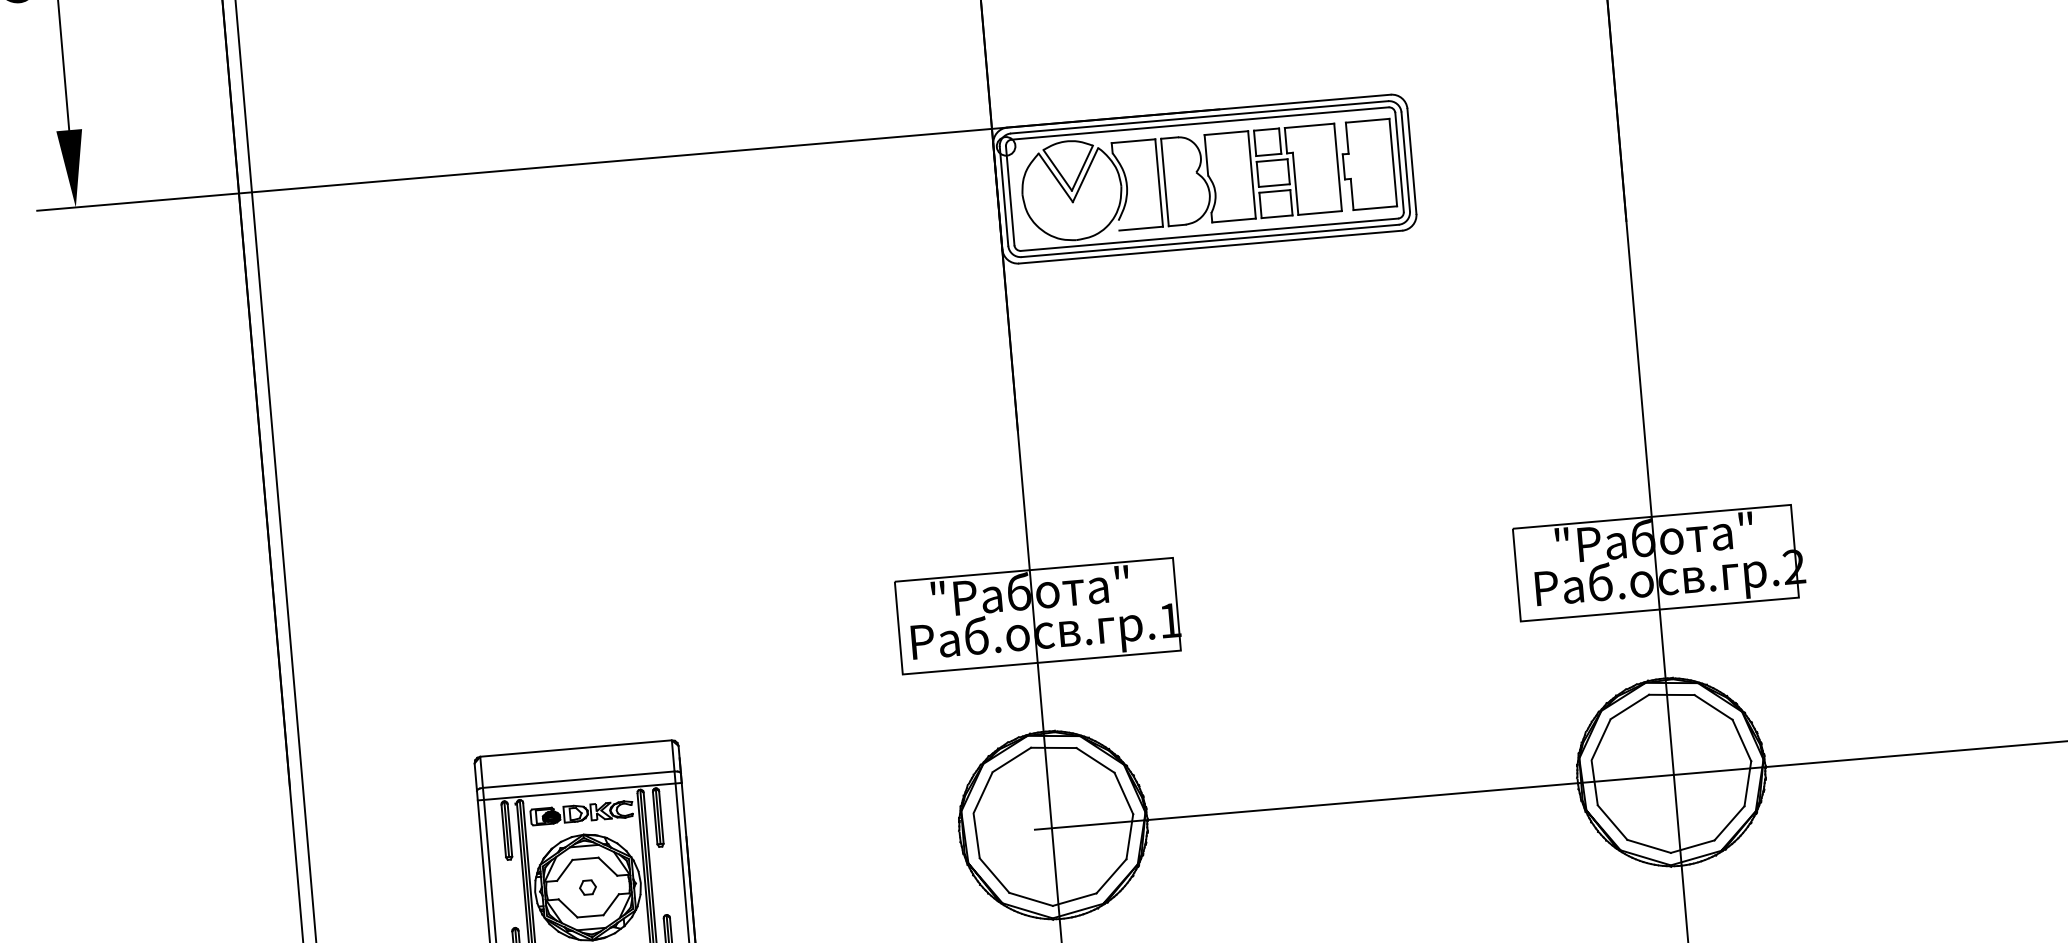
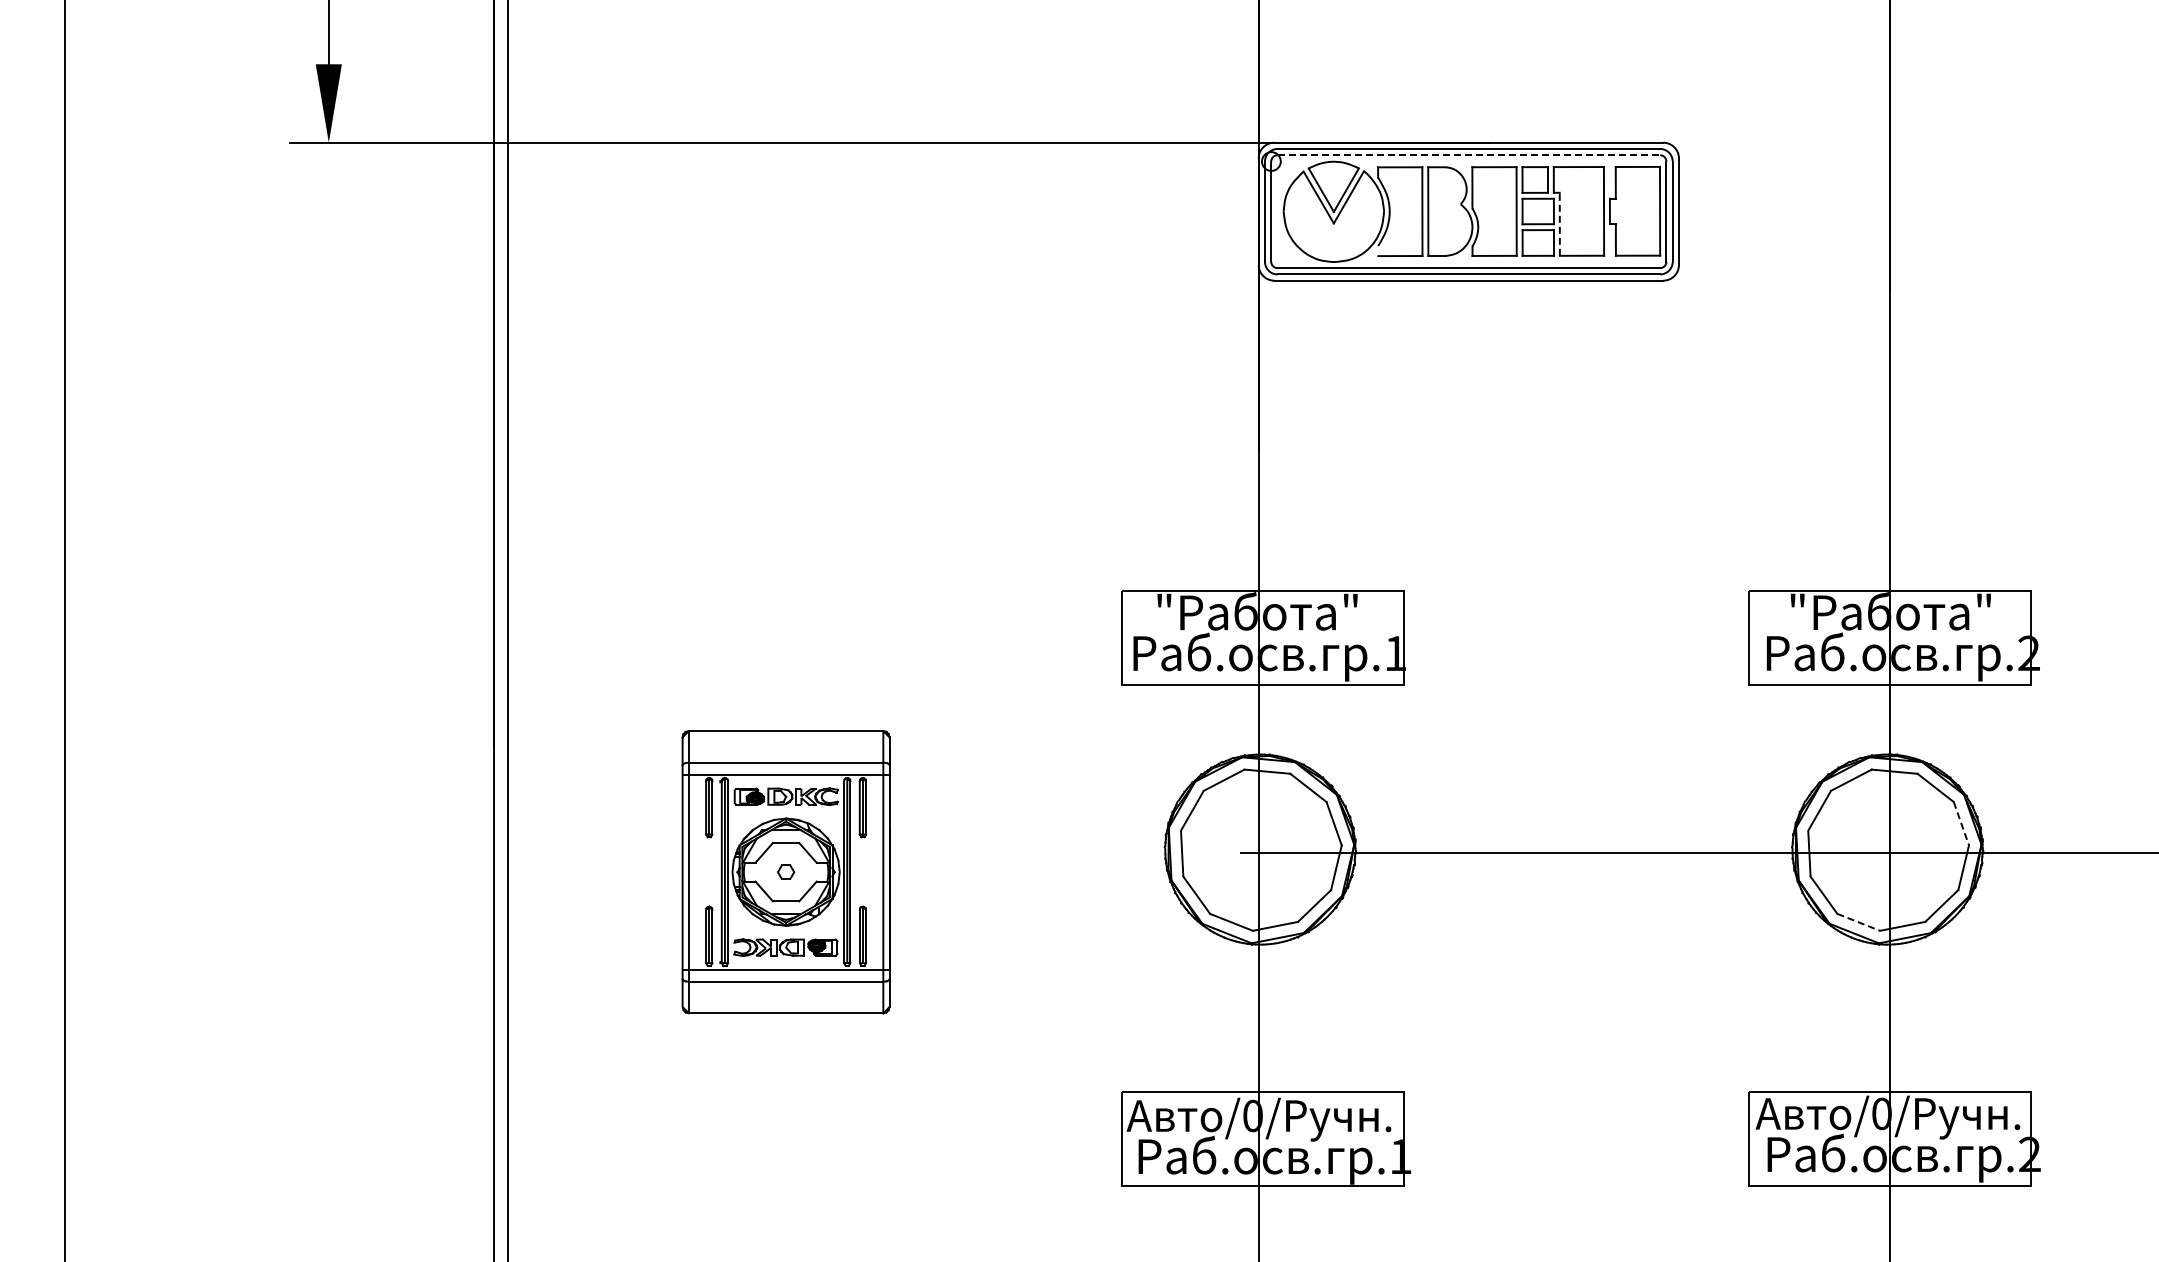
line: (1200, 123) -> (1469, 155), solid -> dashed
line: (1295, 184) -> (1559, 224), solid -> dashed
line: (1741, 740) -> (1961, 823), solid -> dashed
line: (1648, 846) -> (1858, 922), solid -> dashed

